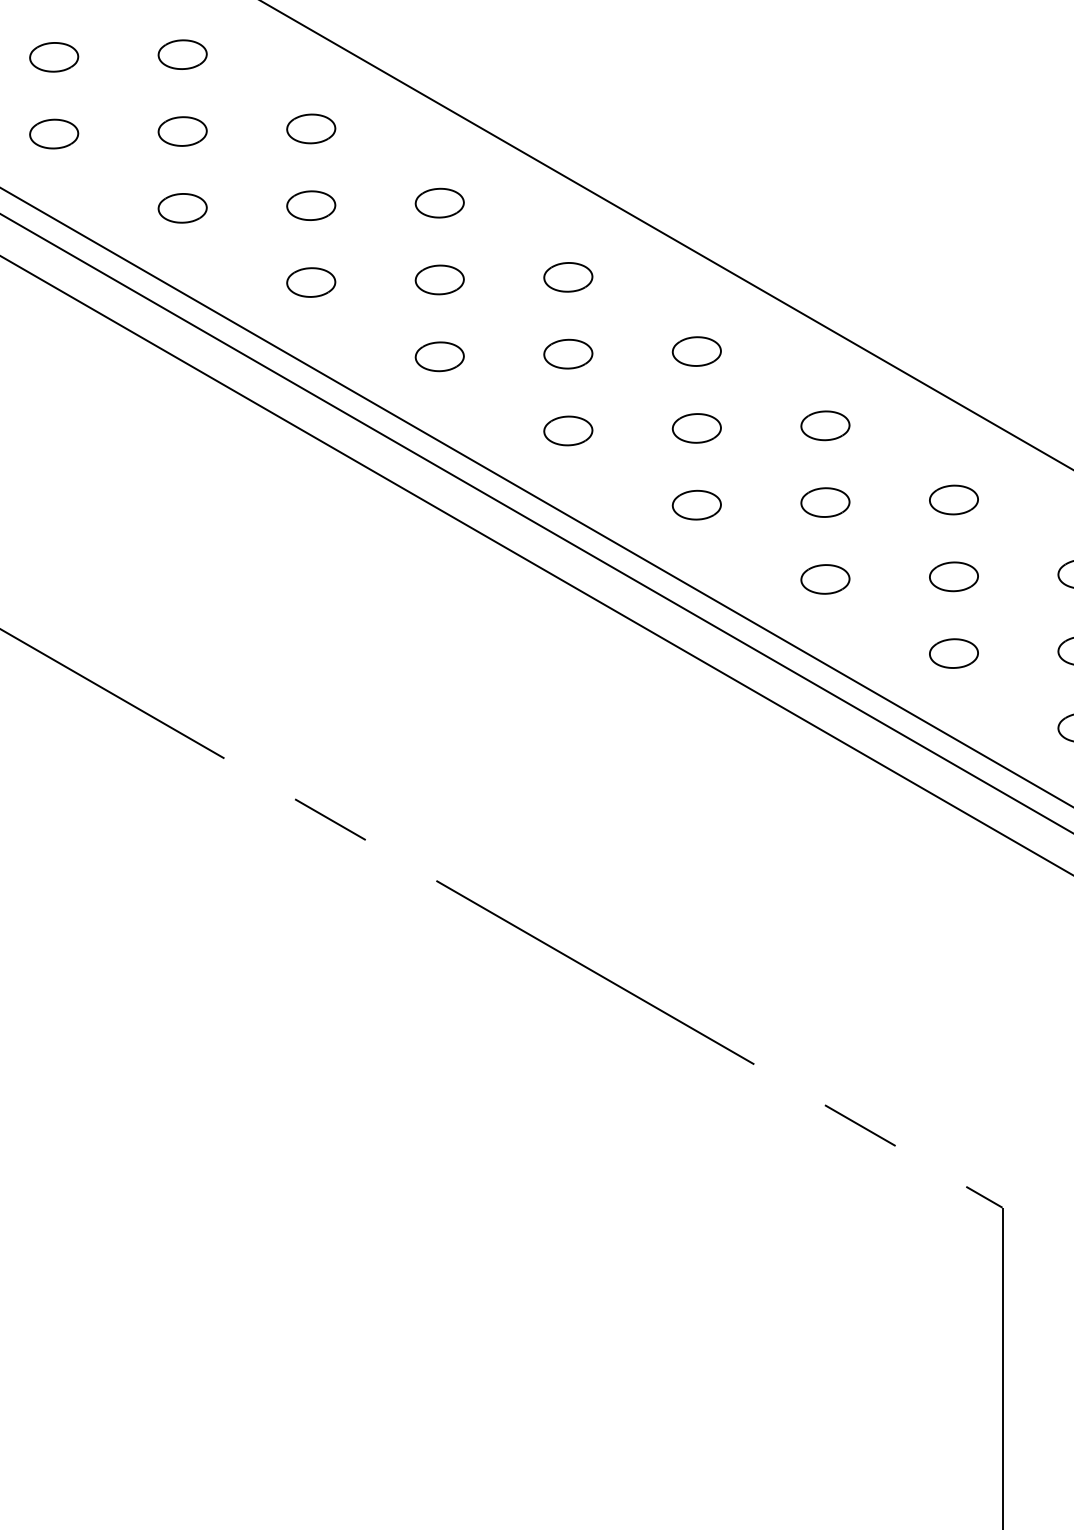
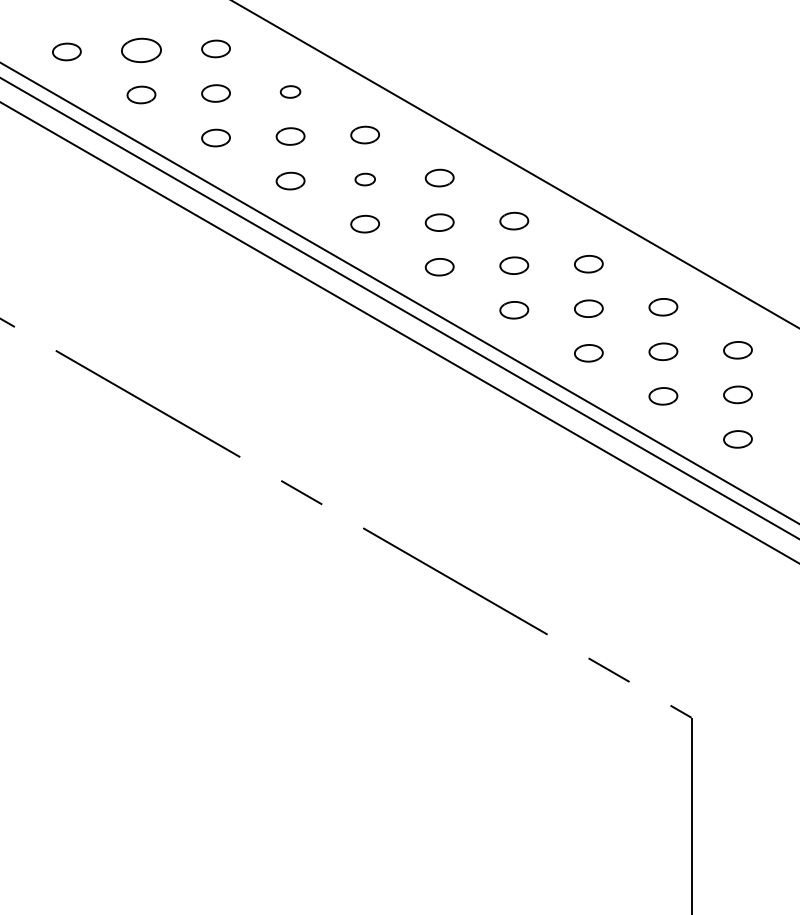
part: (54, 57) -> (141, 50), size x1.4
part: (311, 128) -> (290, 91), size x0.7
part: (440, 279) -> (365, 179), size x0.7

